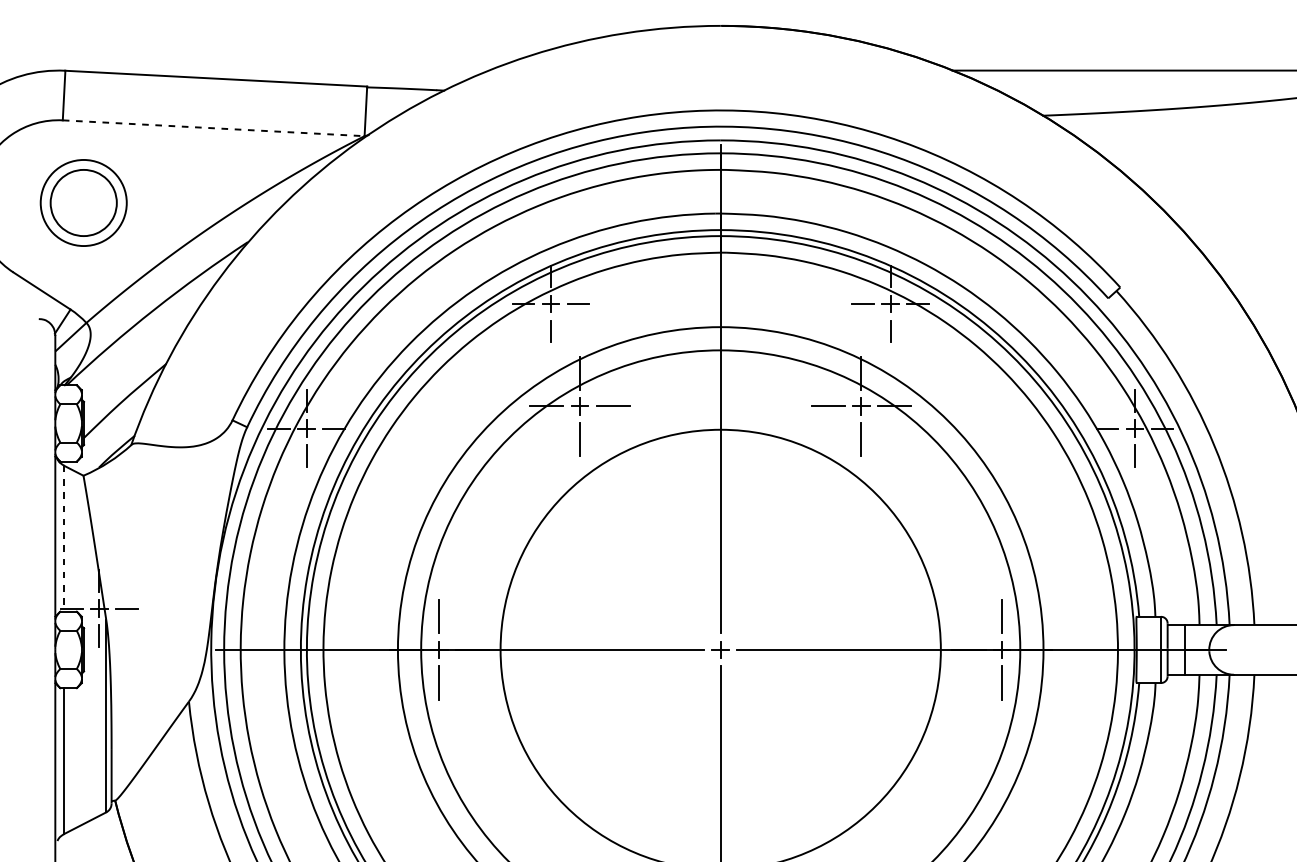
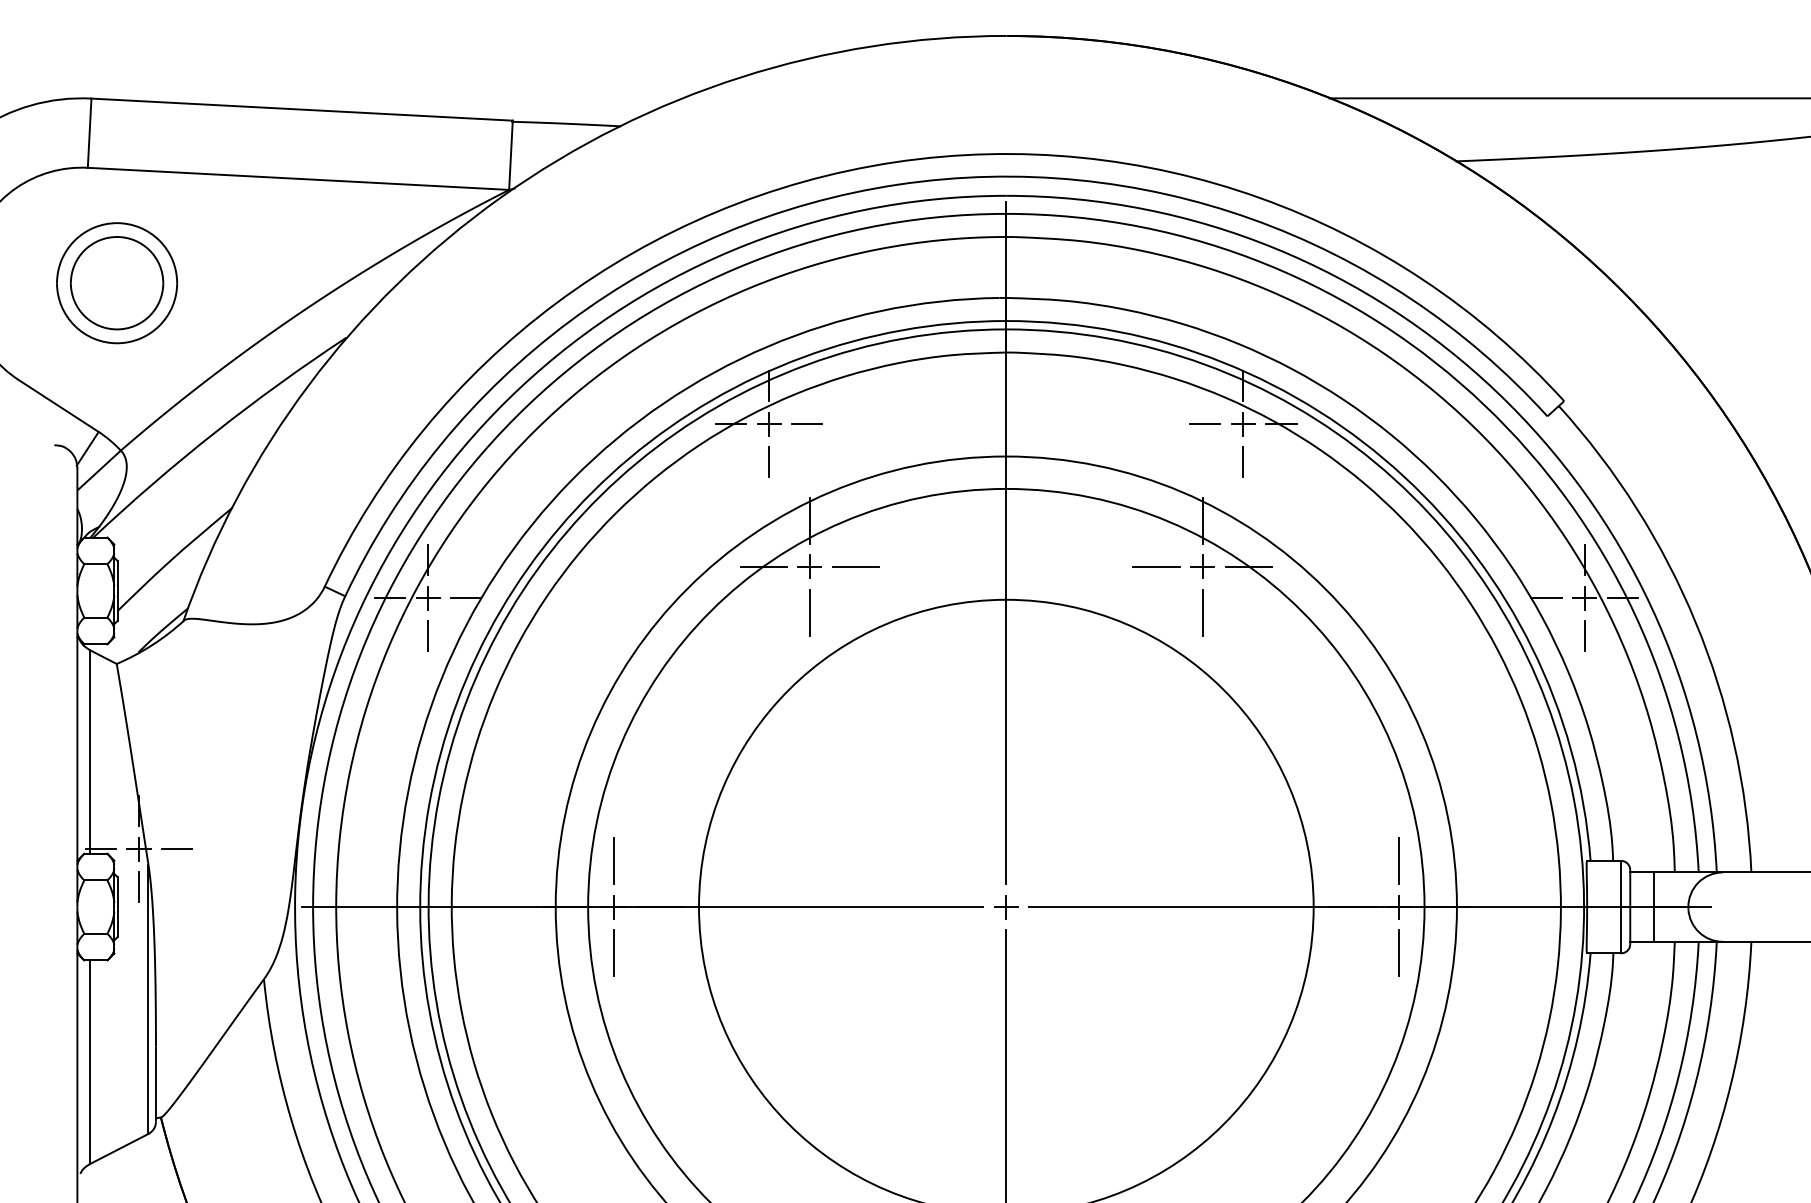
line: (213, 128) -> (298, 178), dashed -> solid
line: (63, 538) -> (89, 751), dashed -> solid

